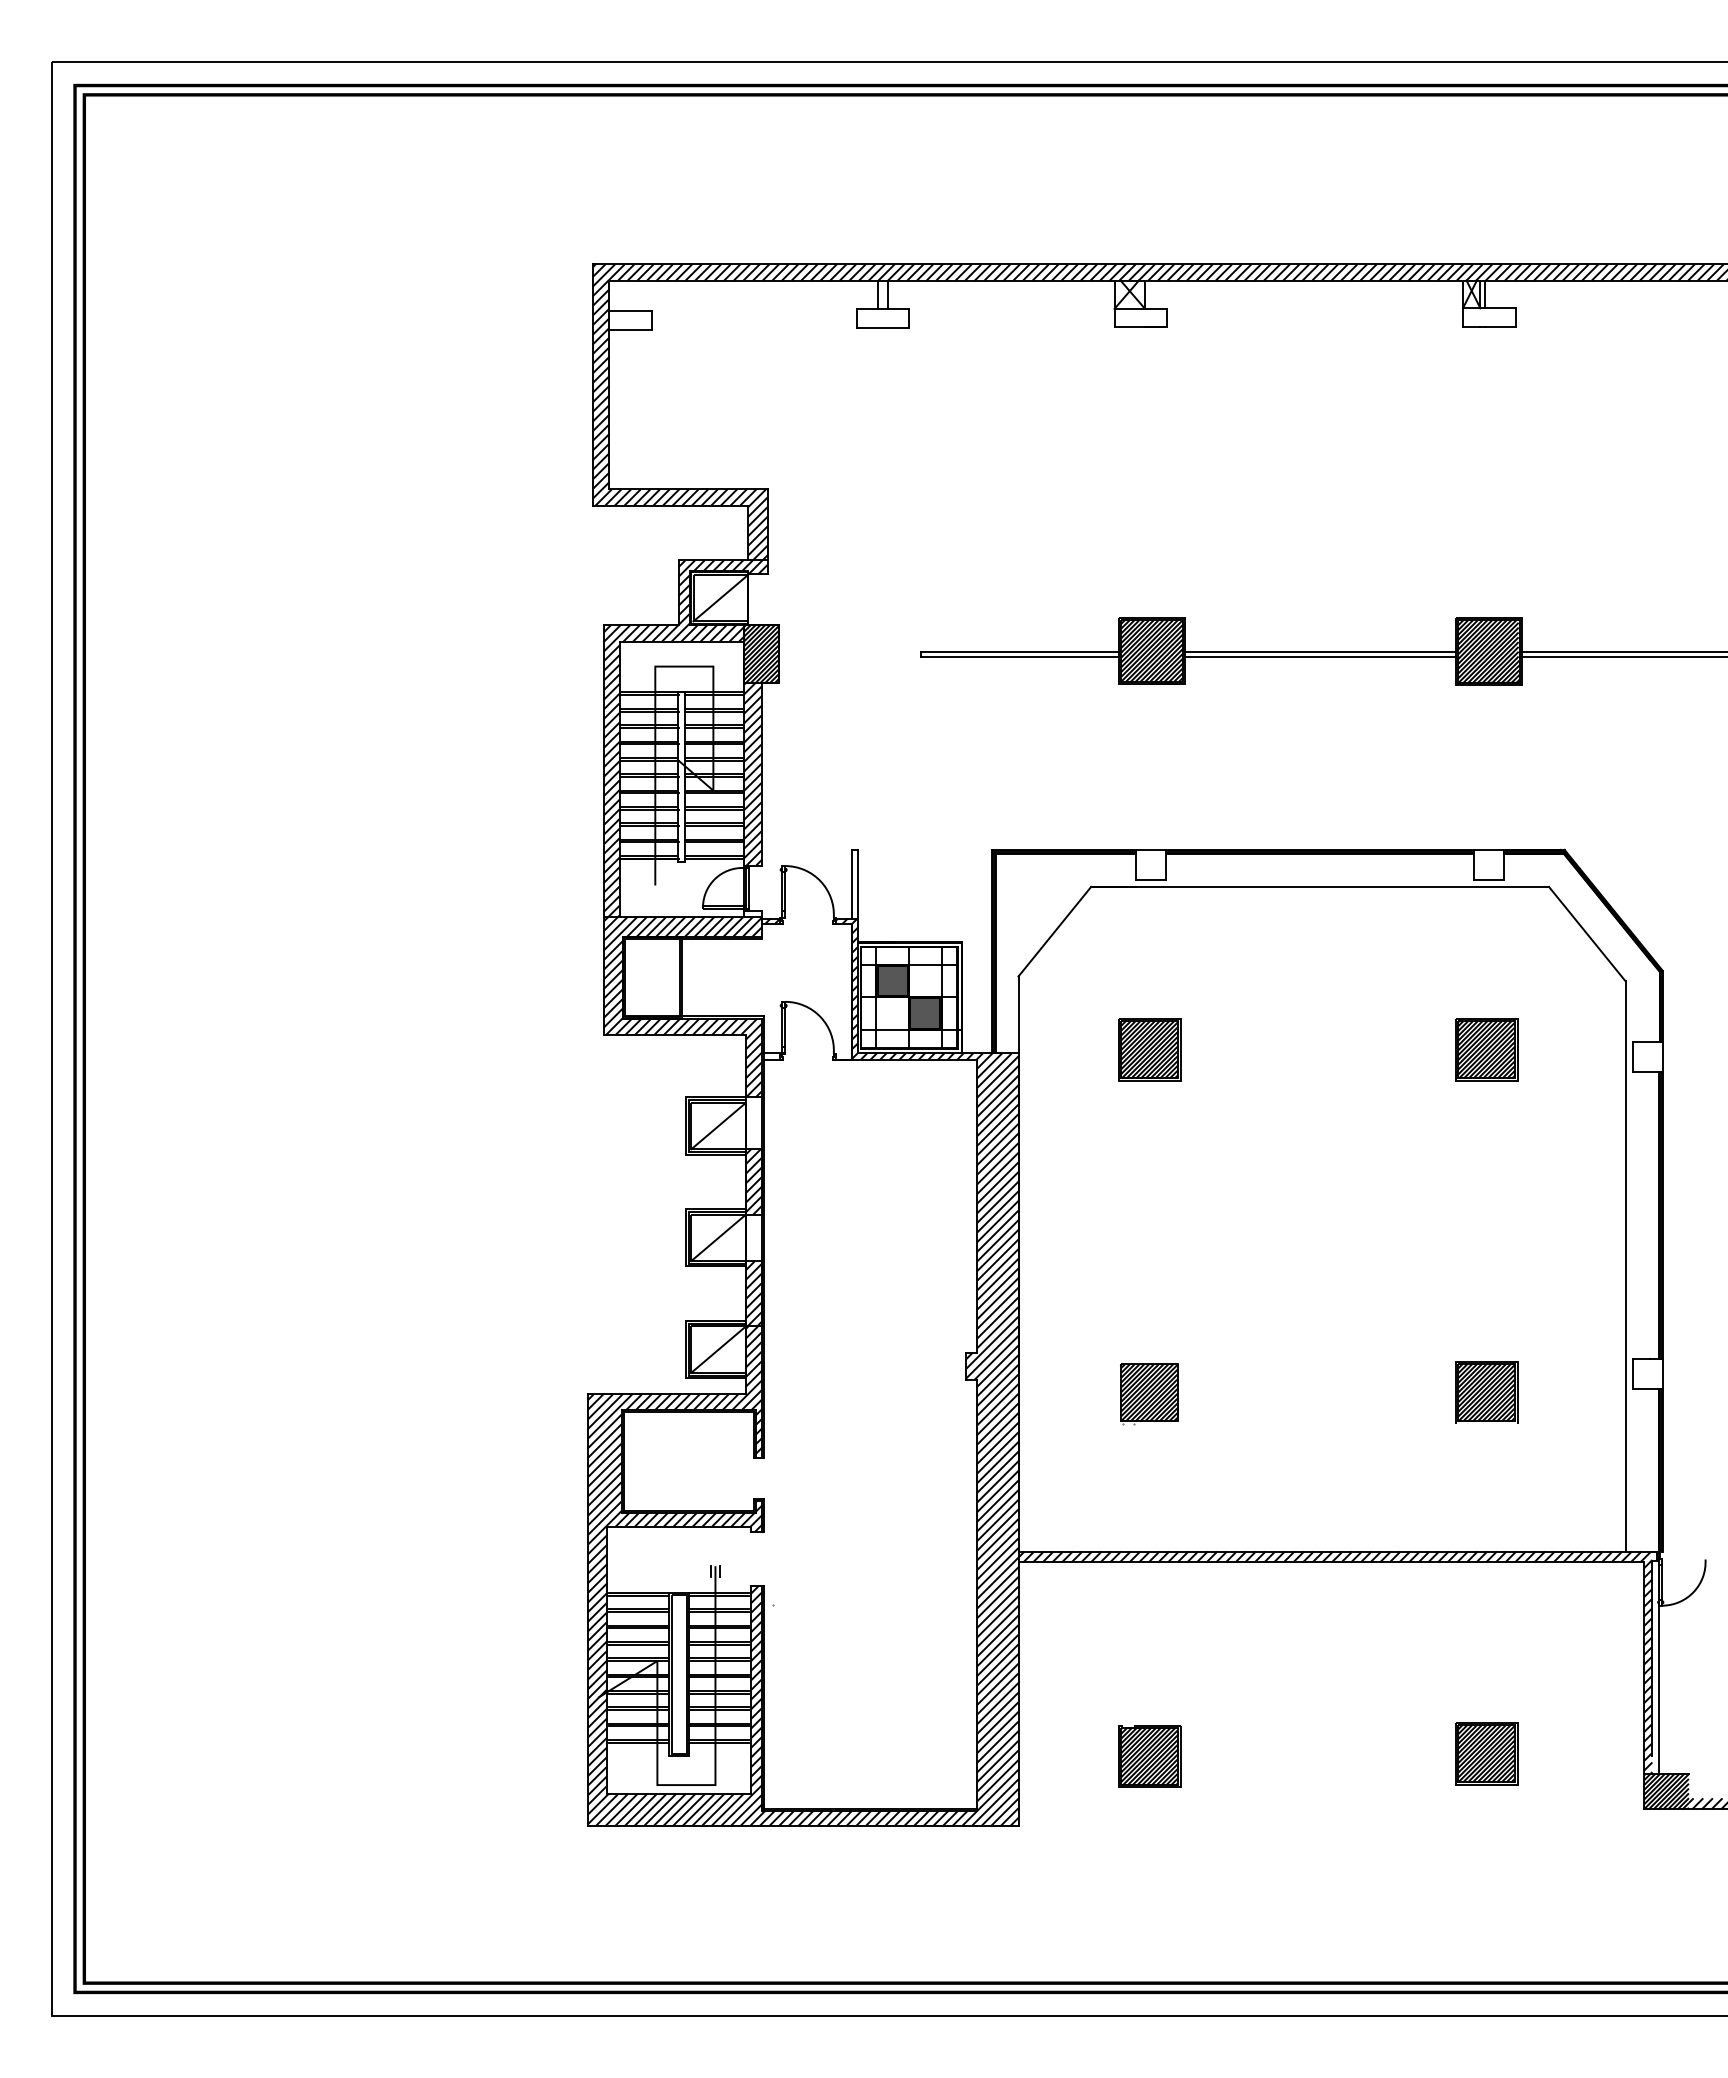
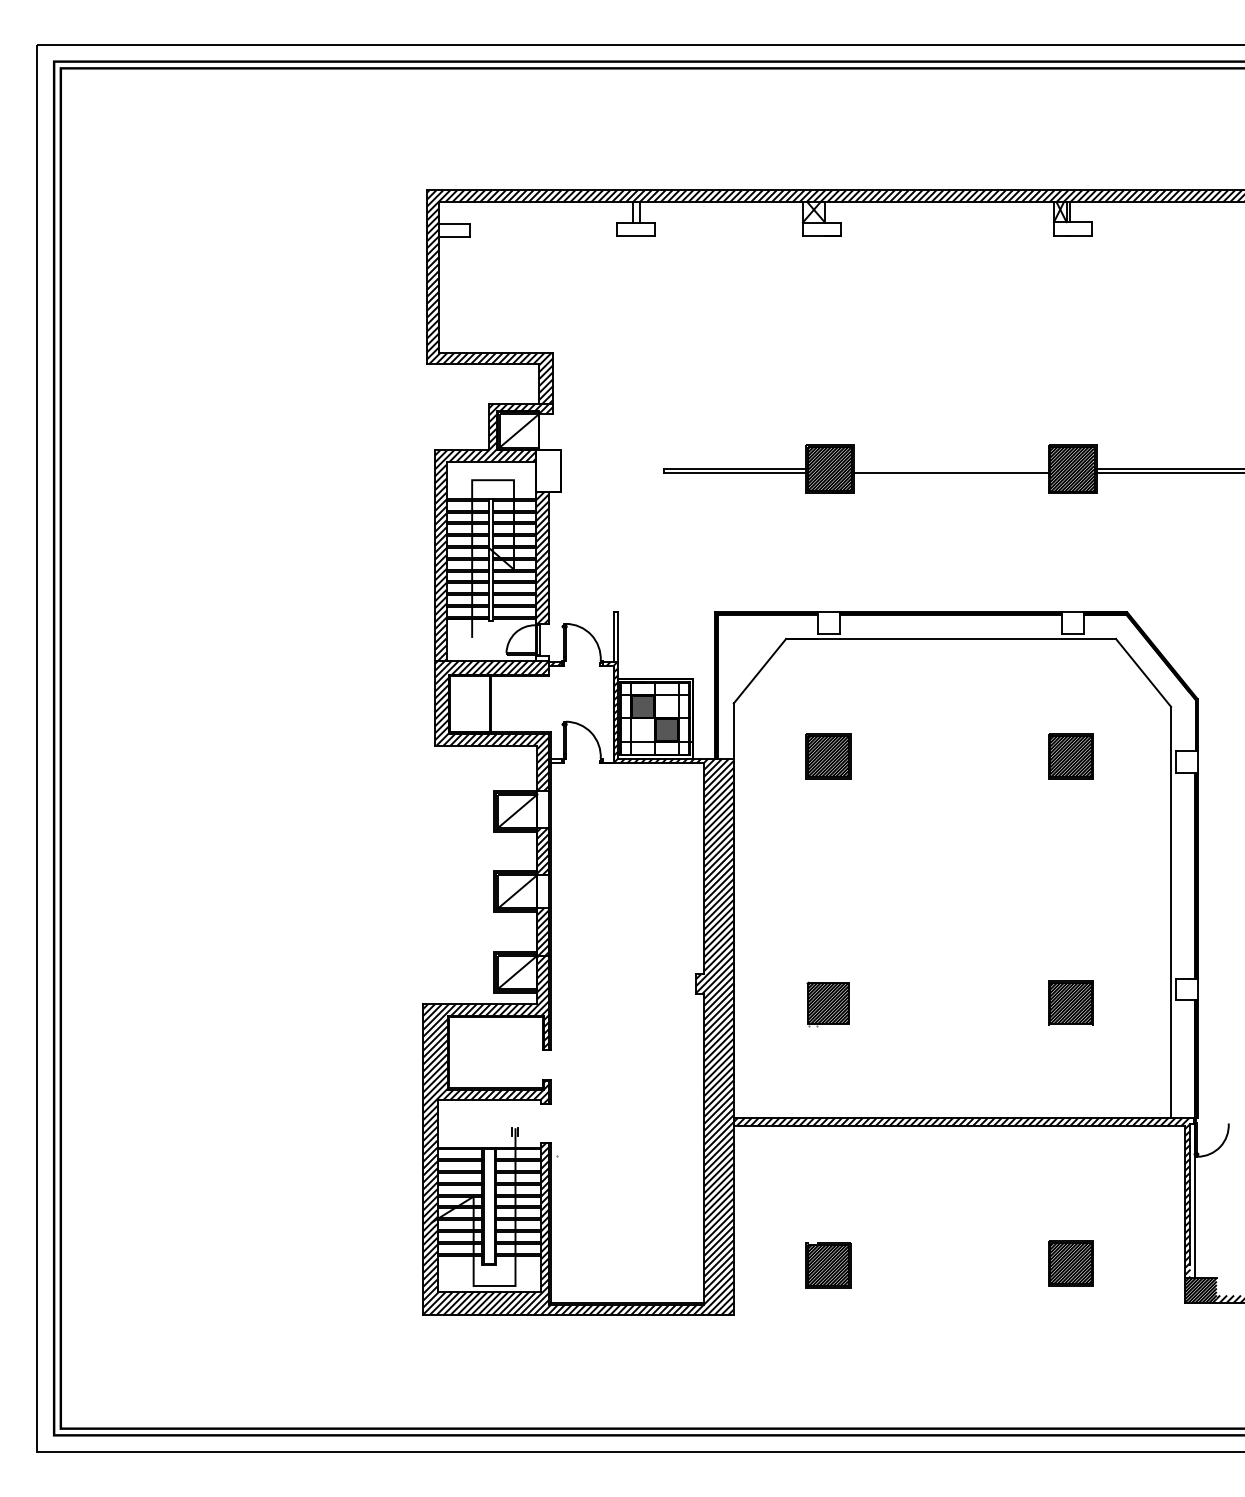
line: (1320, 651) -> (951, 469), removed
hatch: (760, 654) -> (547, 471), removed

